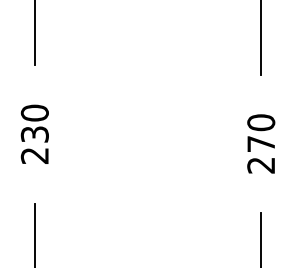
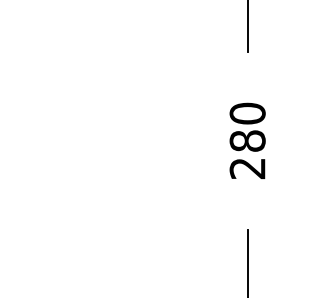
text: (261, 143) -> (248, 140), 270 -> 280

